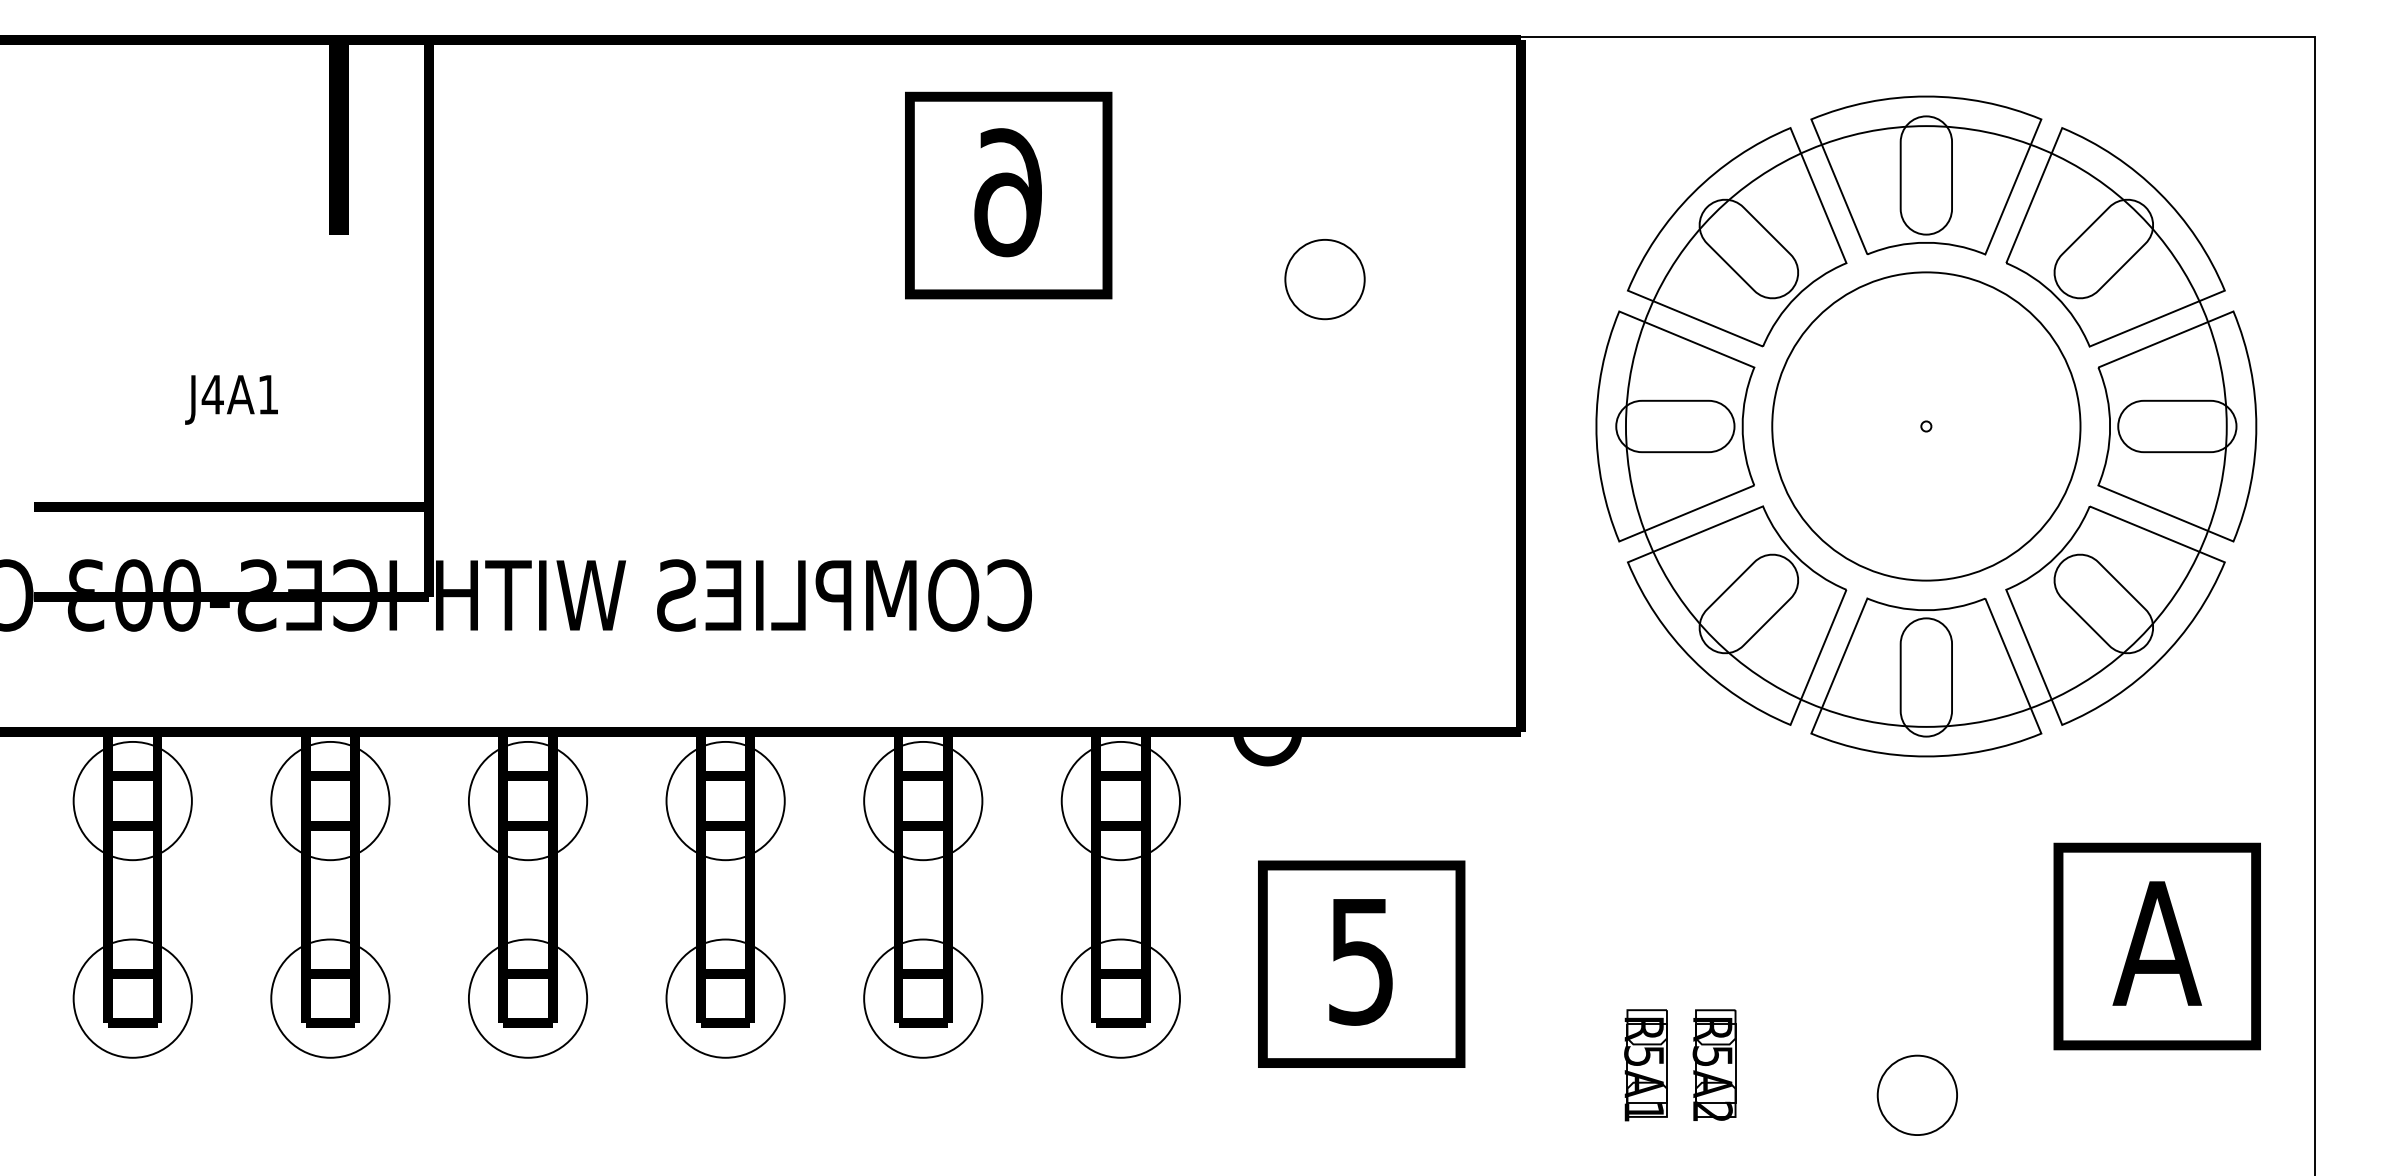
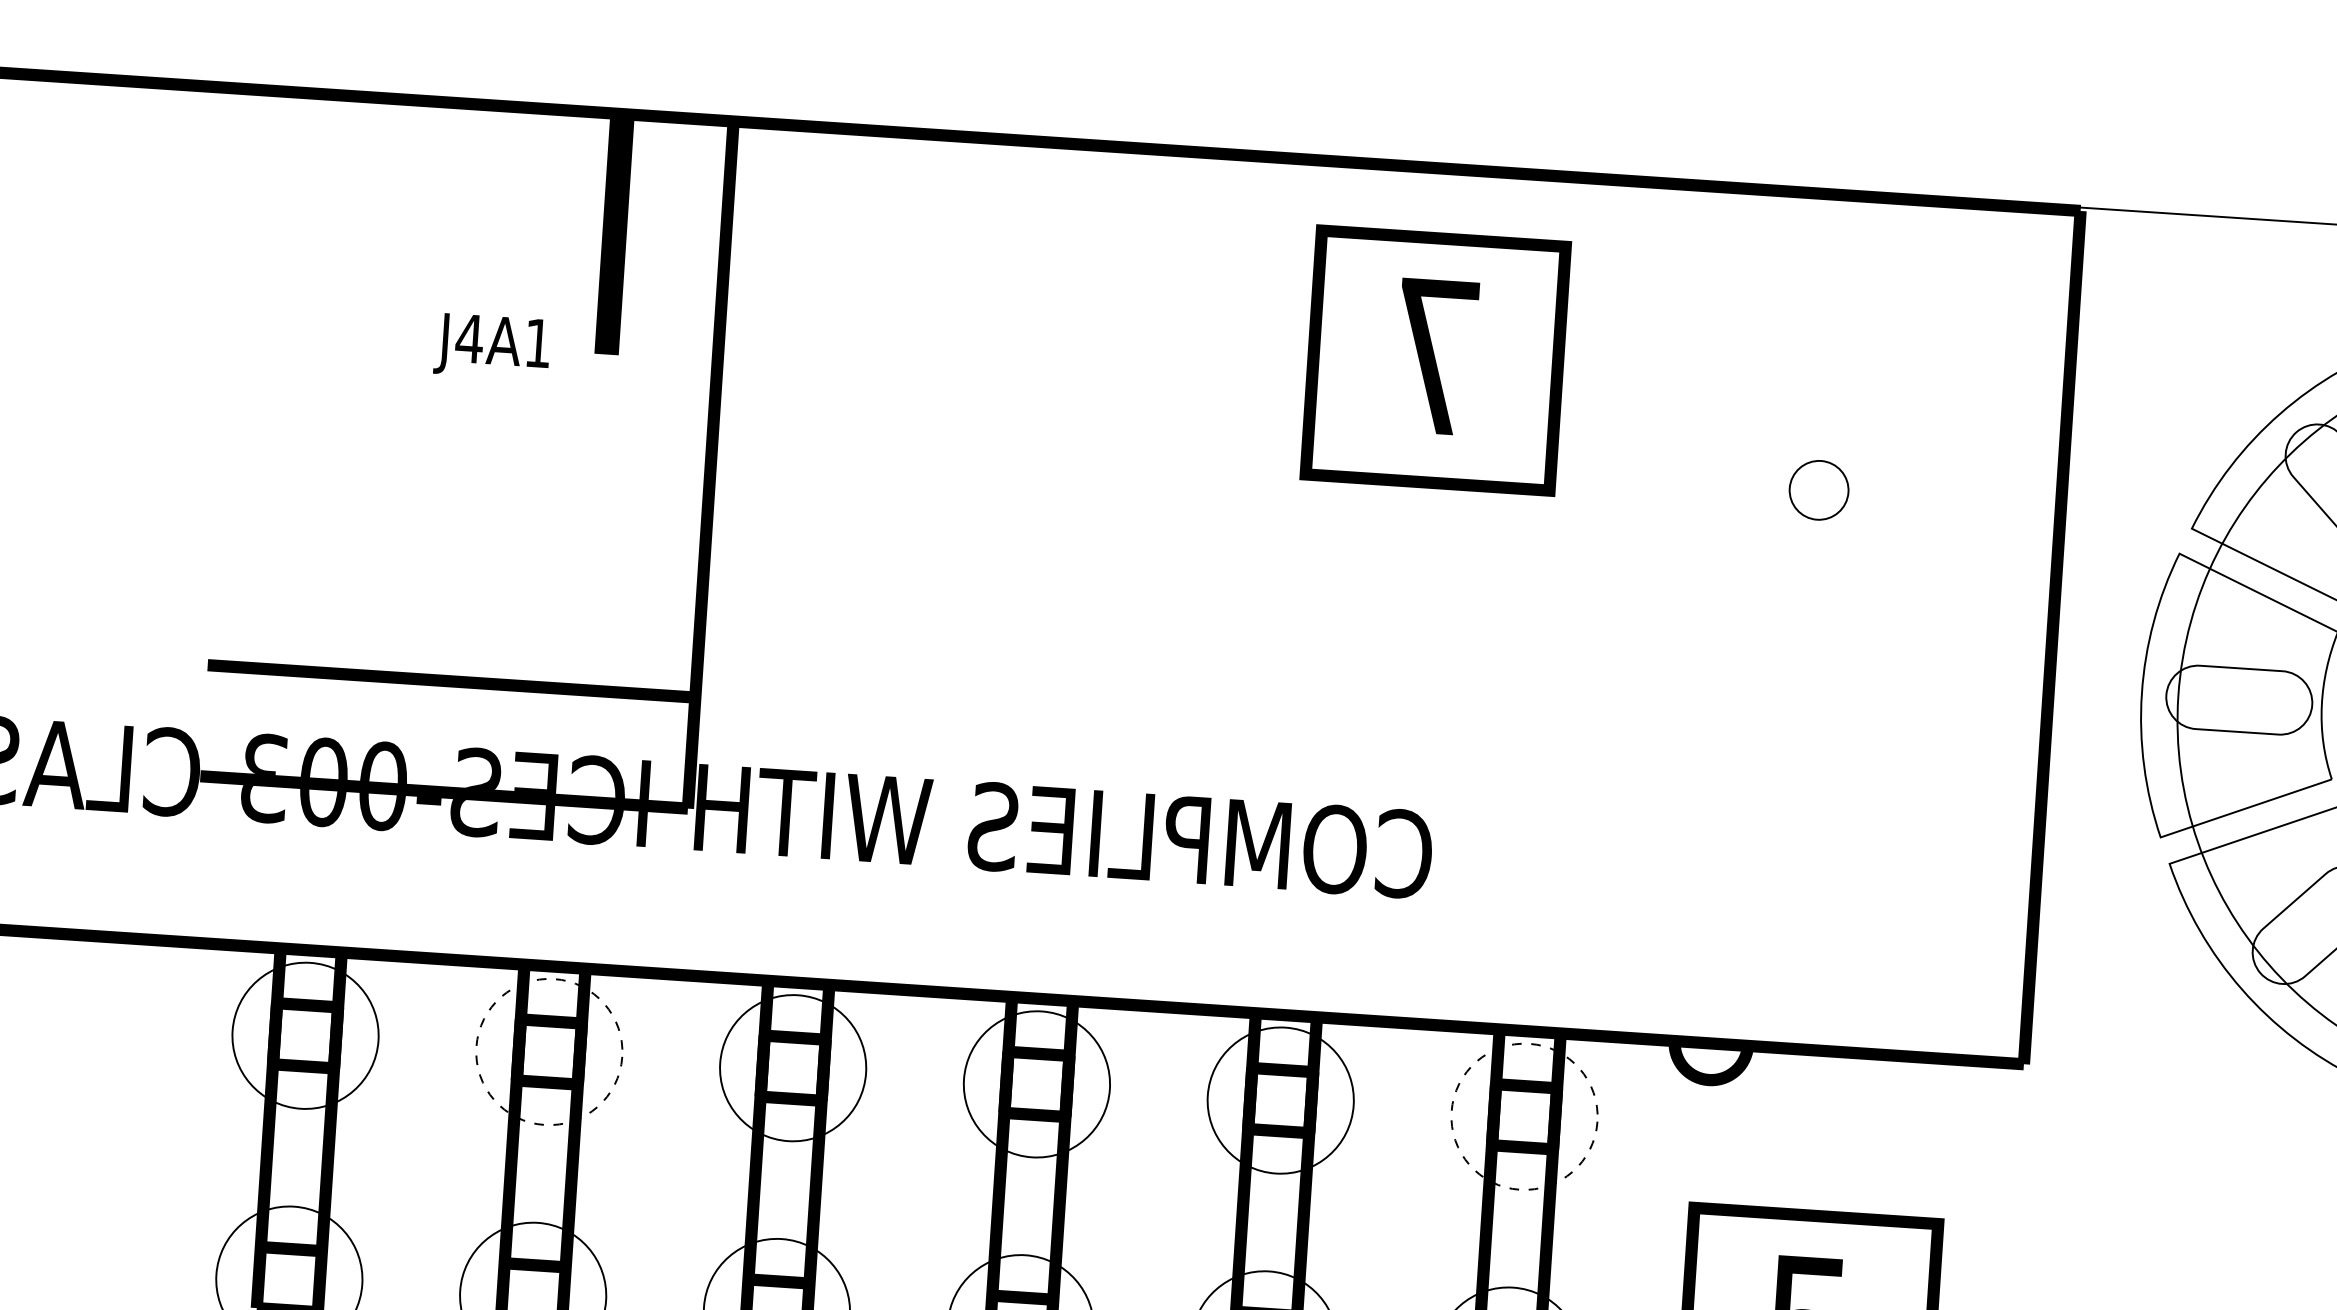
text: (1007, 192) -> (1434, 356), 6 -> 7
circle: (1324, 279) -> (1818, 490), size x0.6
text: (231, 399) -> (492, 346), moved
circle: (330, 800) -> (549, 1051), solid -> dashed
circle: (1120, 800) -> (1524, 1116), solid -> dashed

